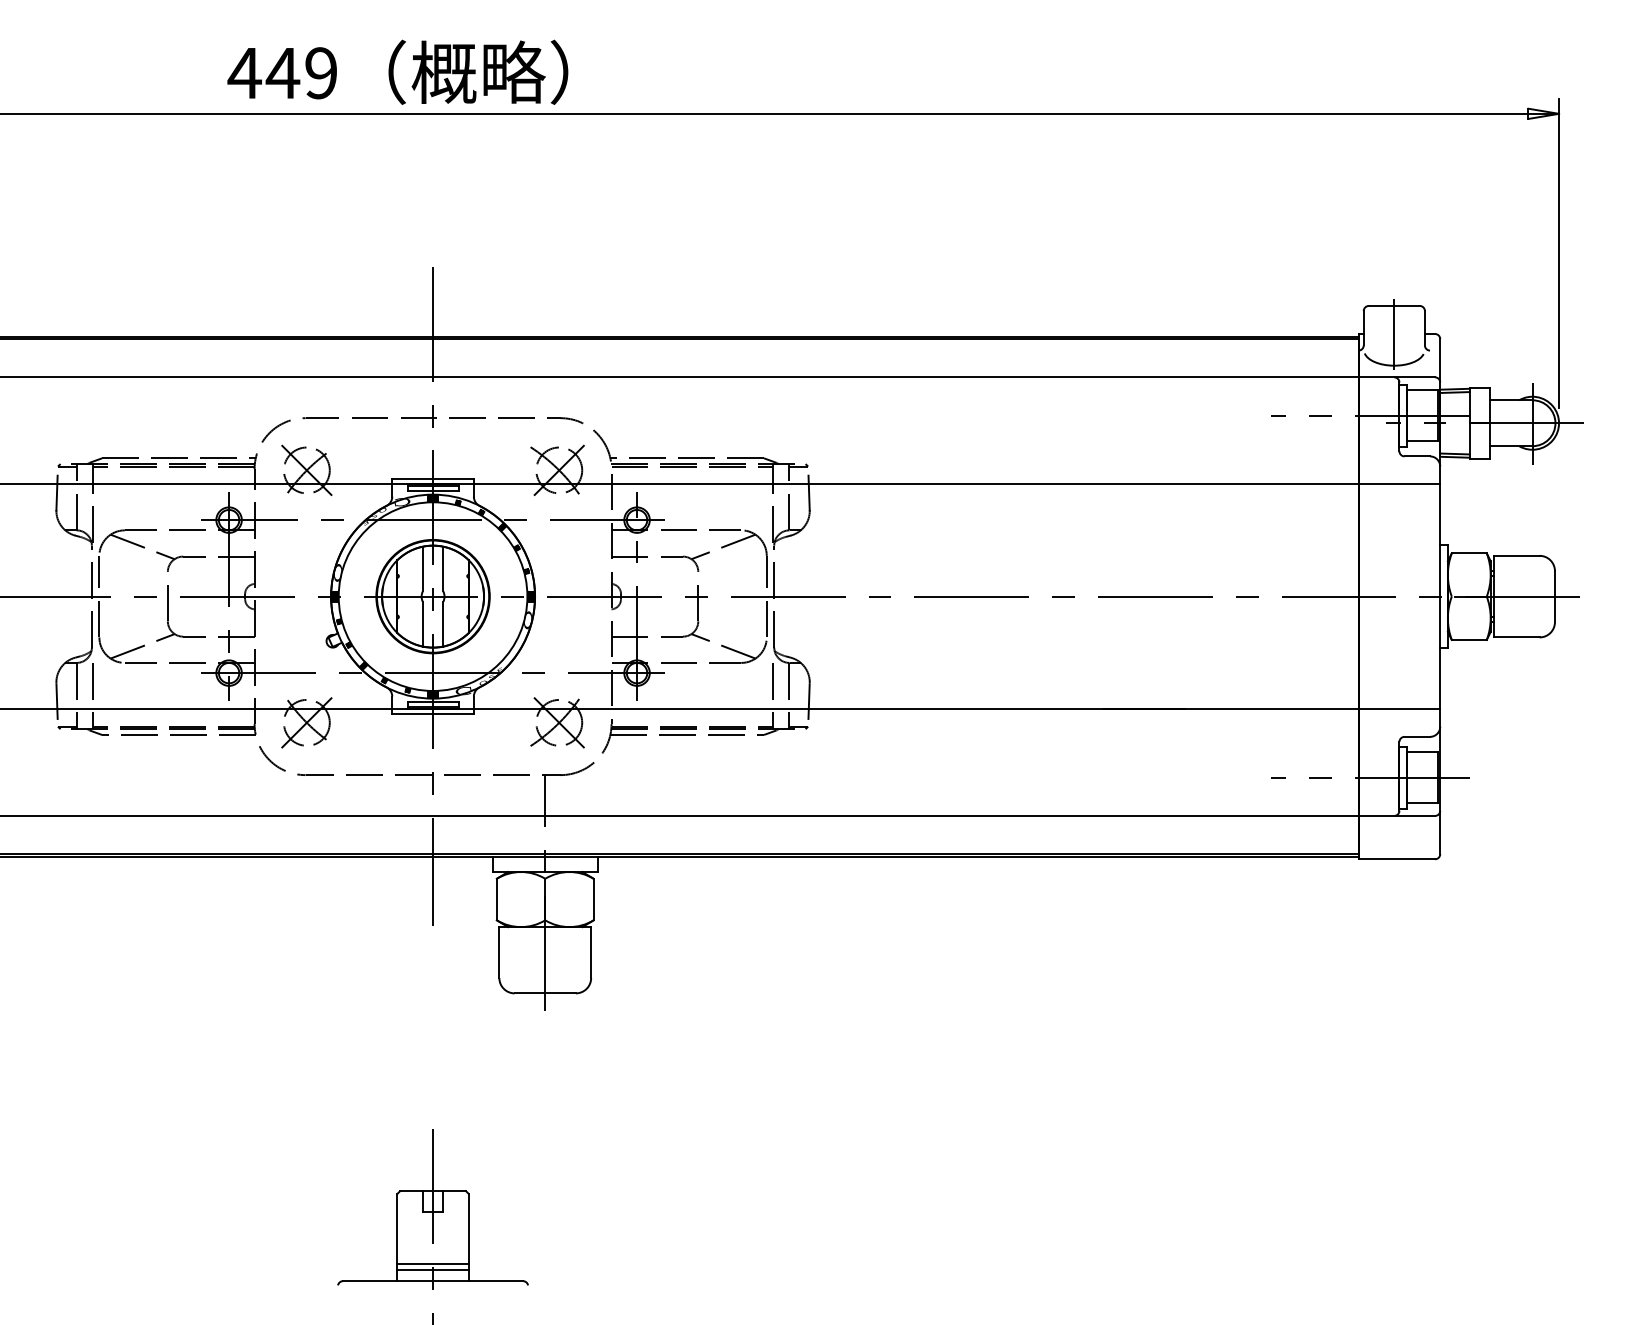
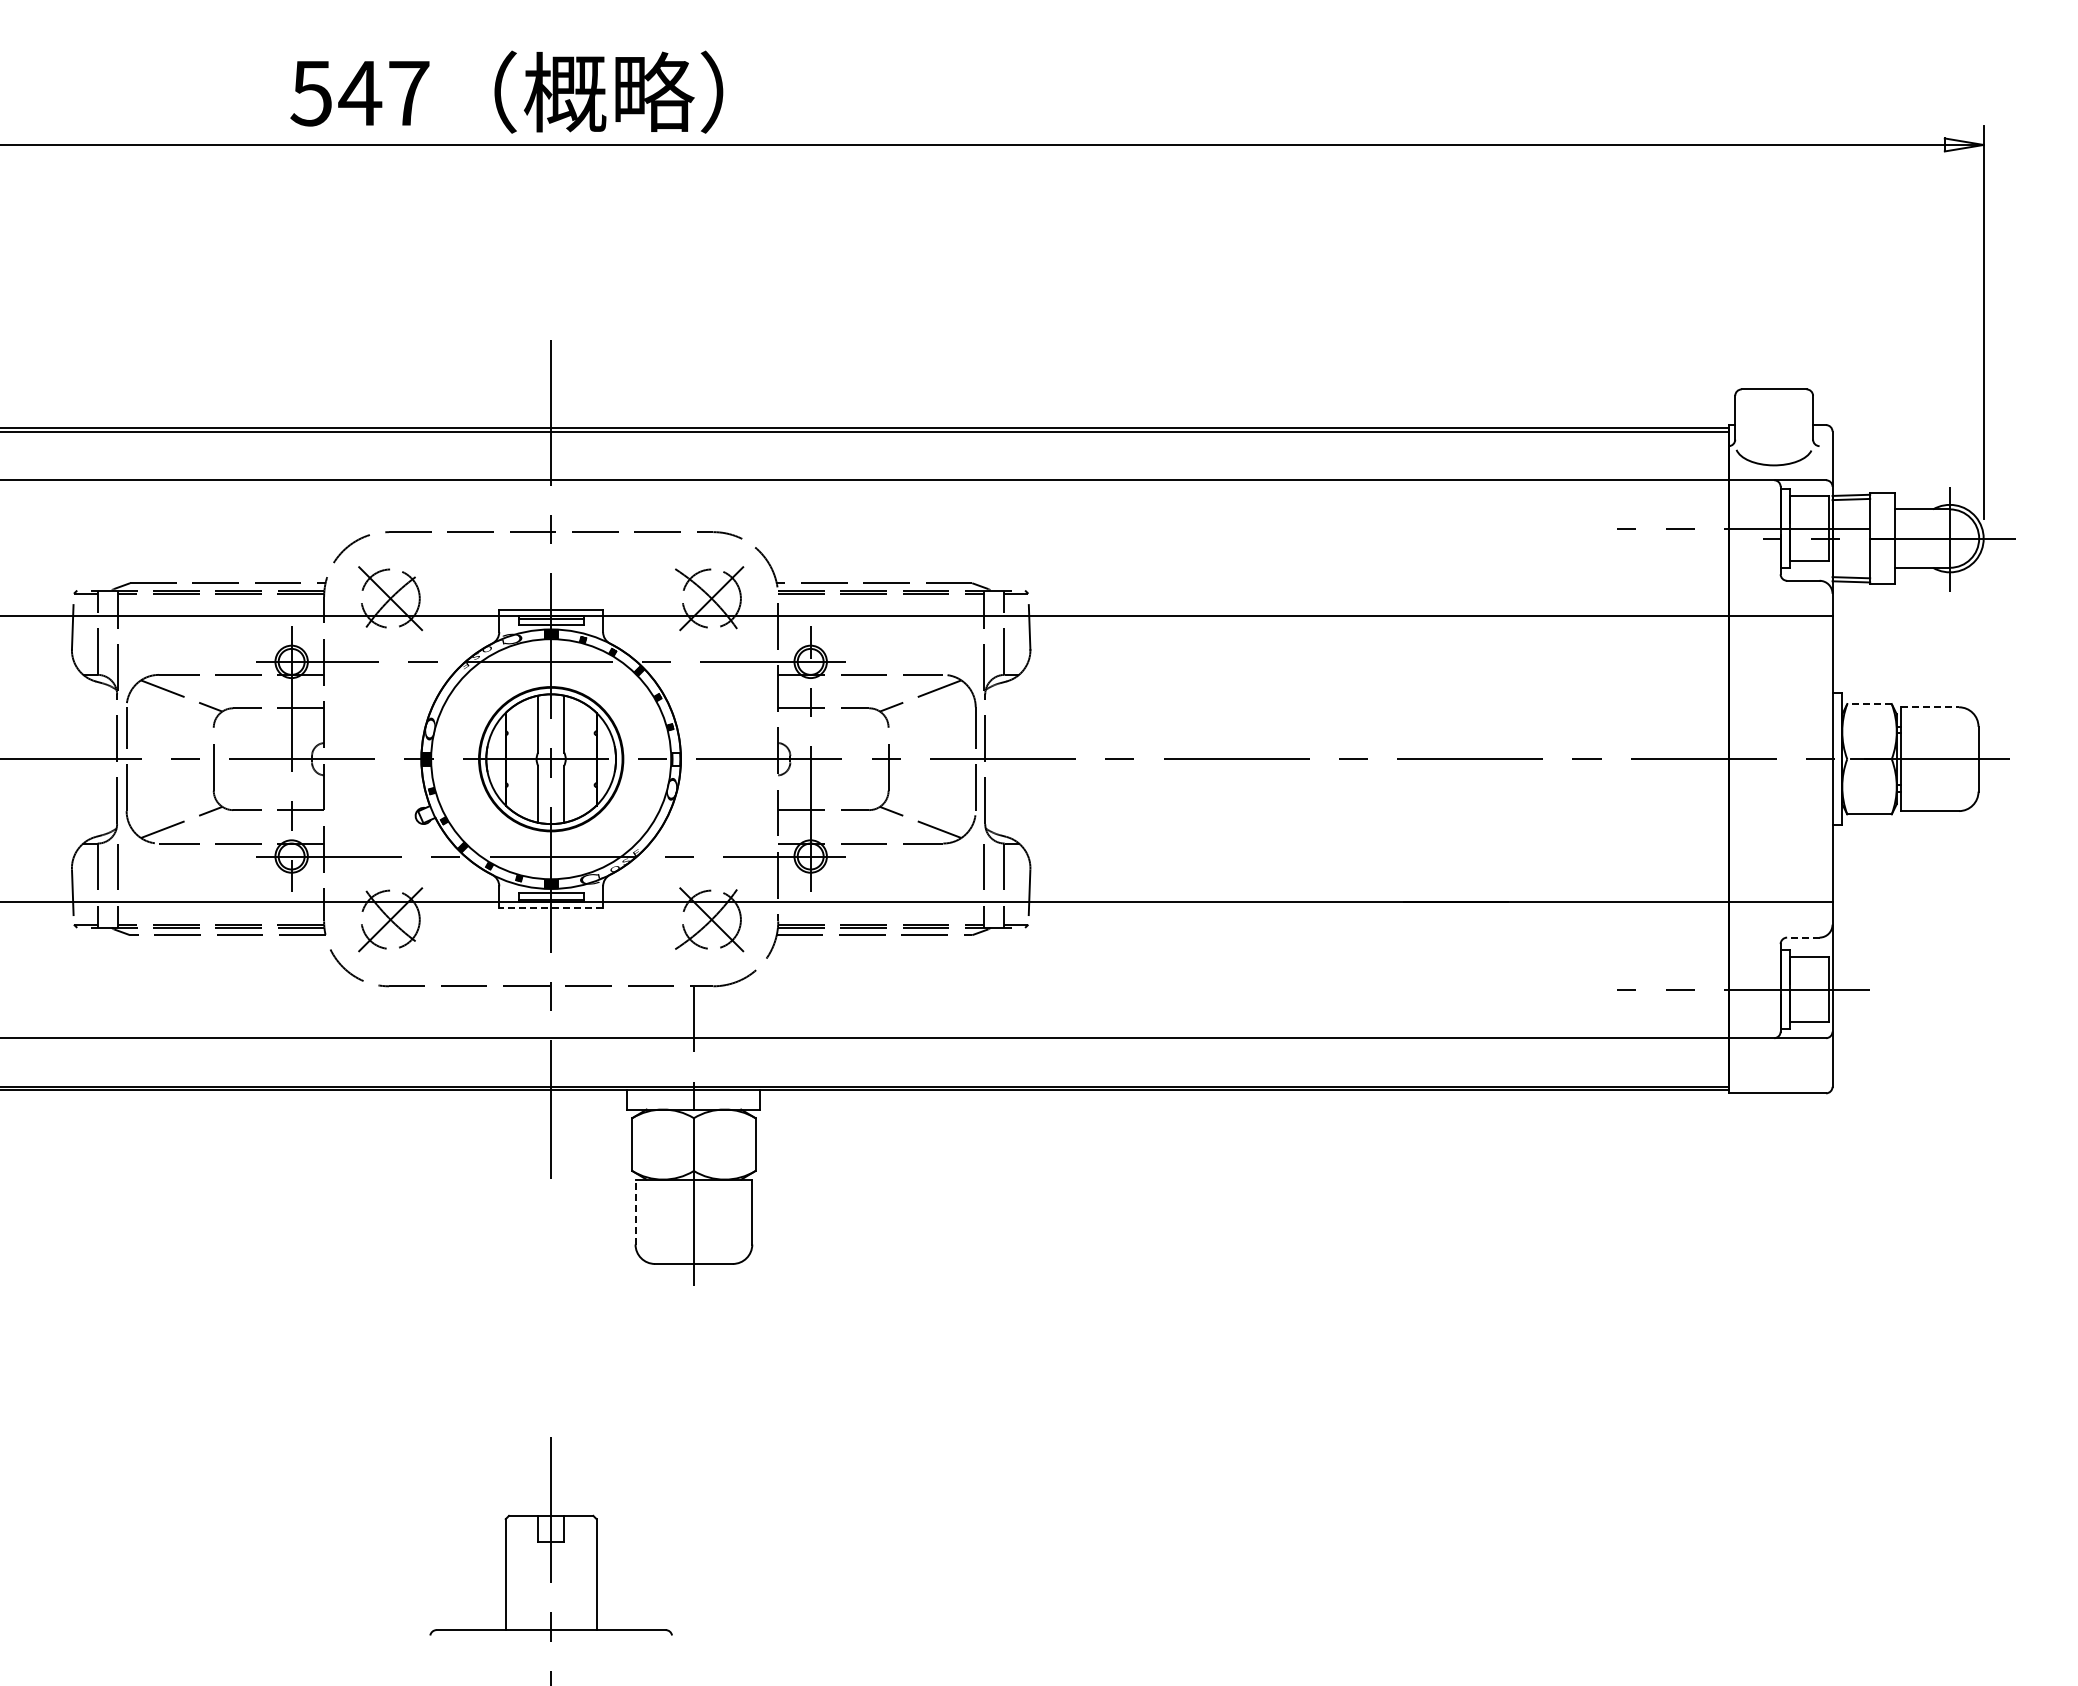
text: (282, 73) -> (359, 93), 449 -> 547
line: (1394, 334) -> (1774, 425), removed
line: (1469, 553) -> (1869, 704), solid -> dashed
line: (1517, 555) -> (1930, 707), solid -> dashed
hatch: (531, 596) -> (676, 758), removed
line: (433, 713) -> (551, 908), solid -> dashed
line: (1416, 736) -> (1802, 937), solid -> dashed
line: (499, 952) -> (635, 1211), solid -> dashed
line: (432, 1263) -> (550, 1607), removed
line: (432, 1270) -> (550, 1616), removed

